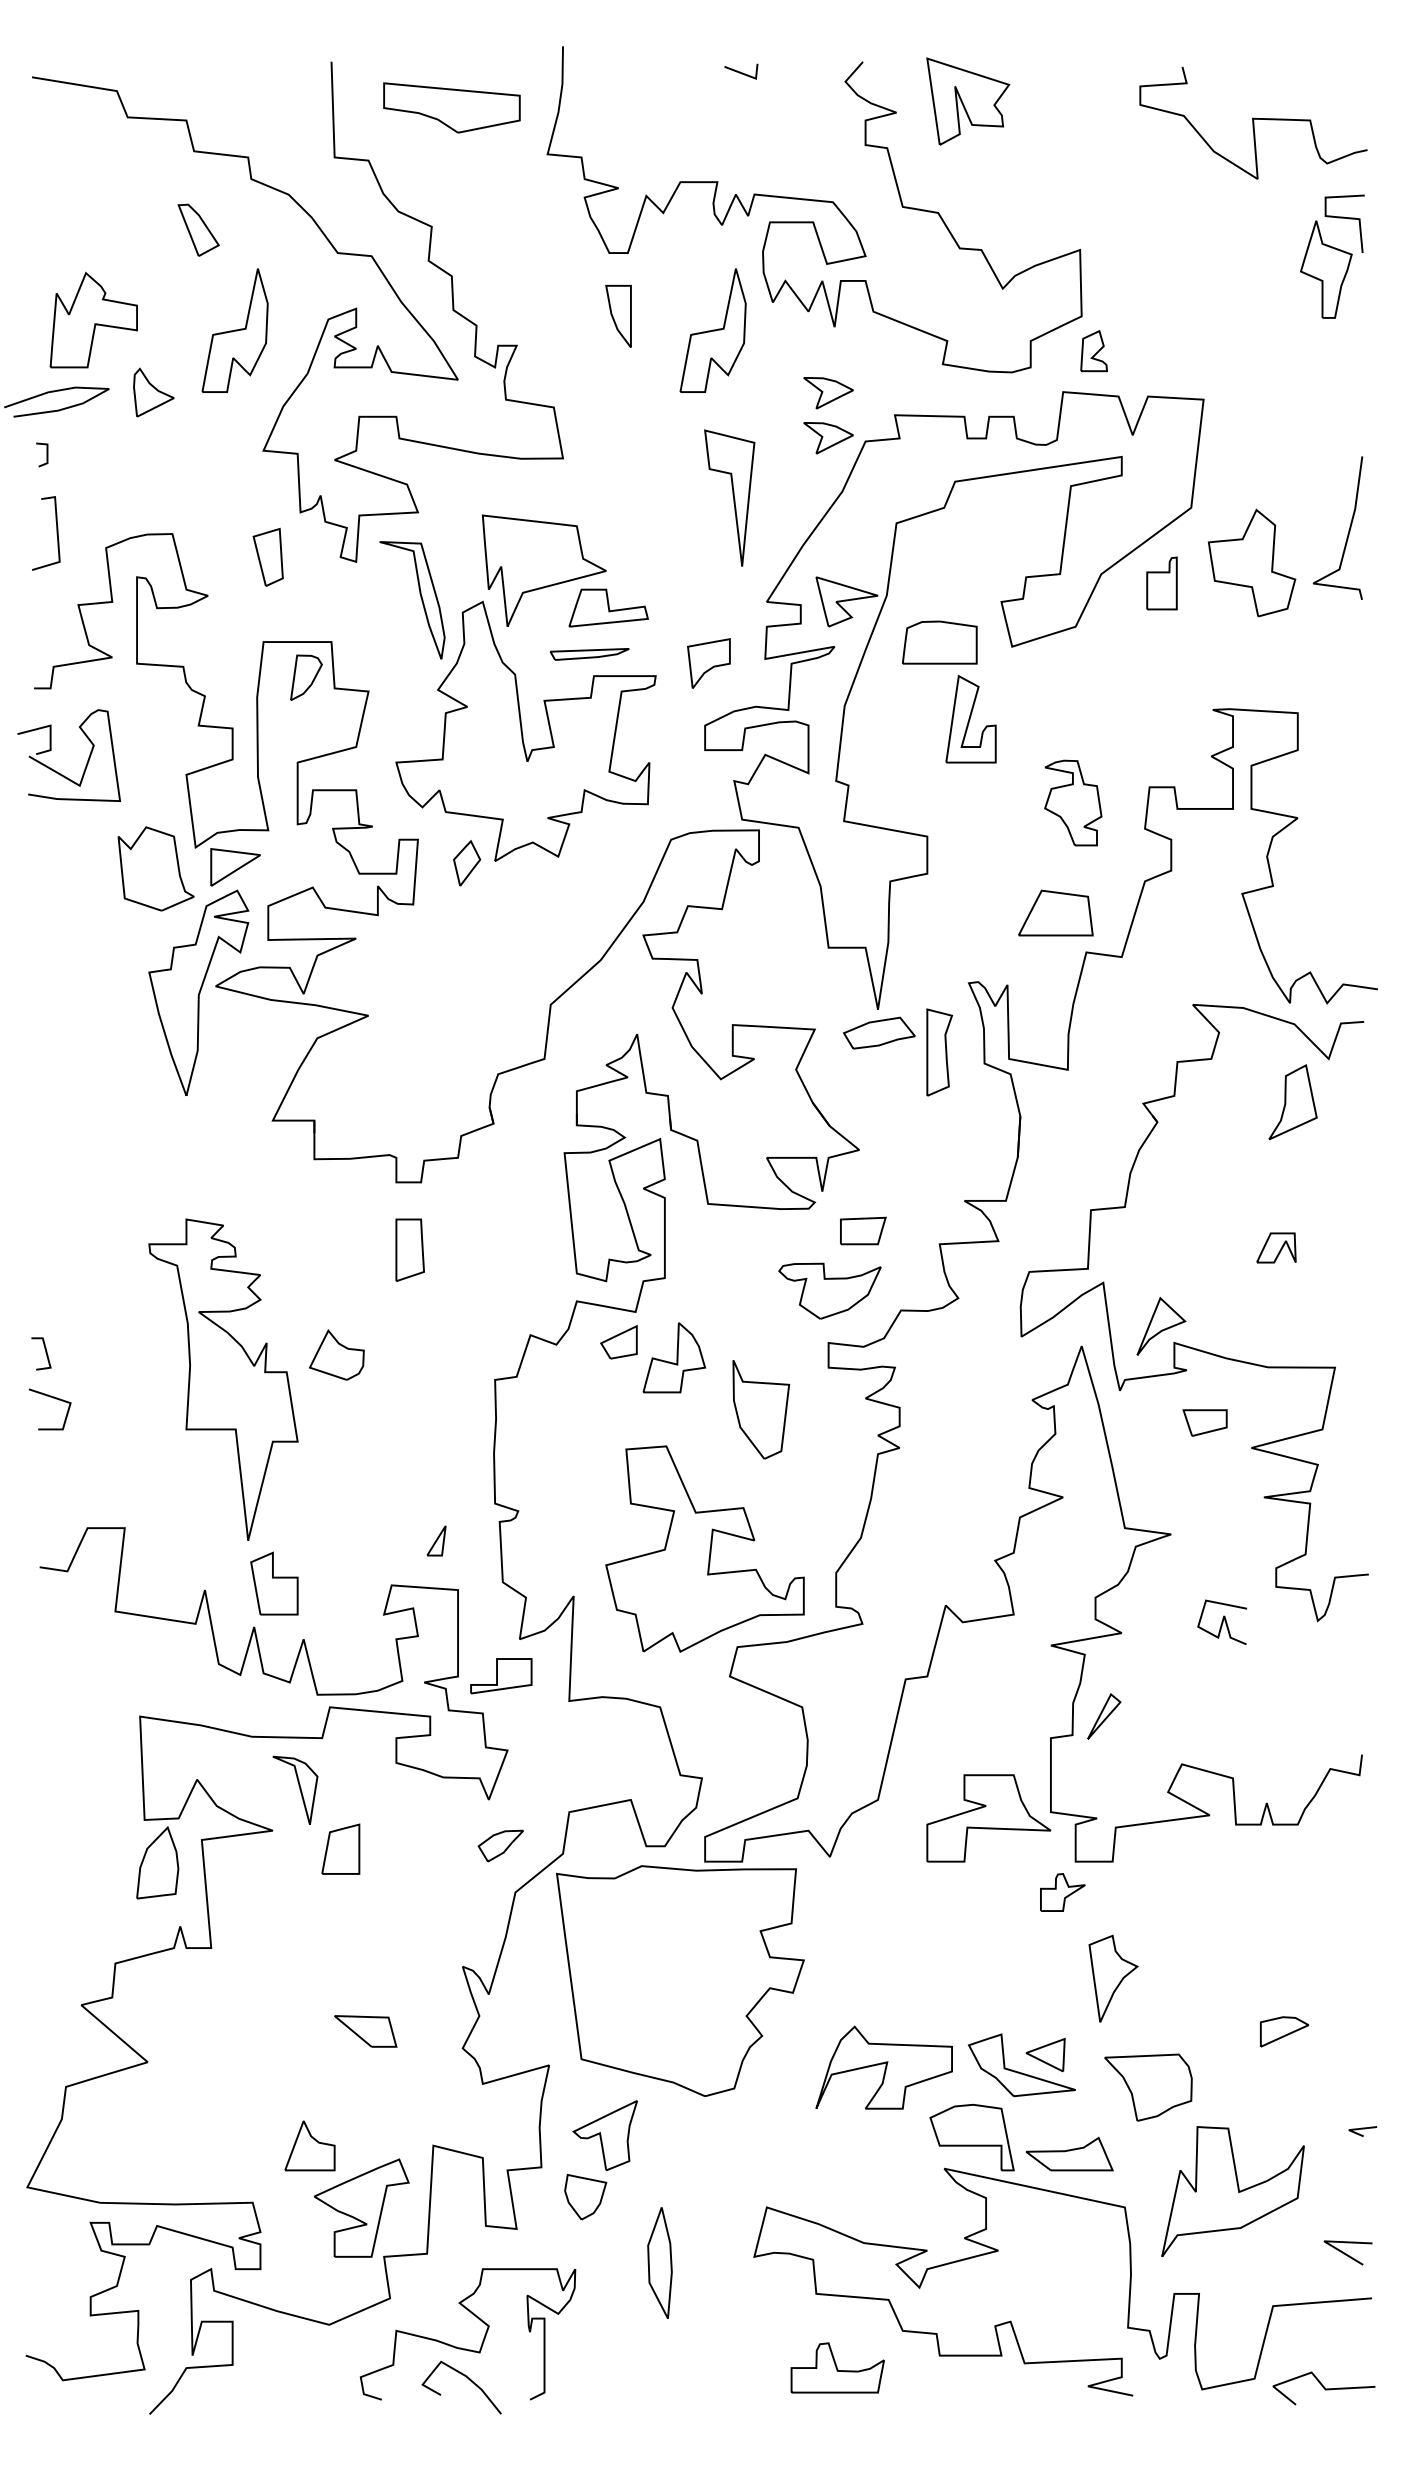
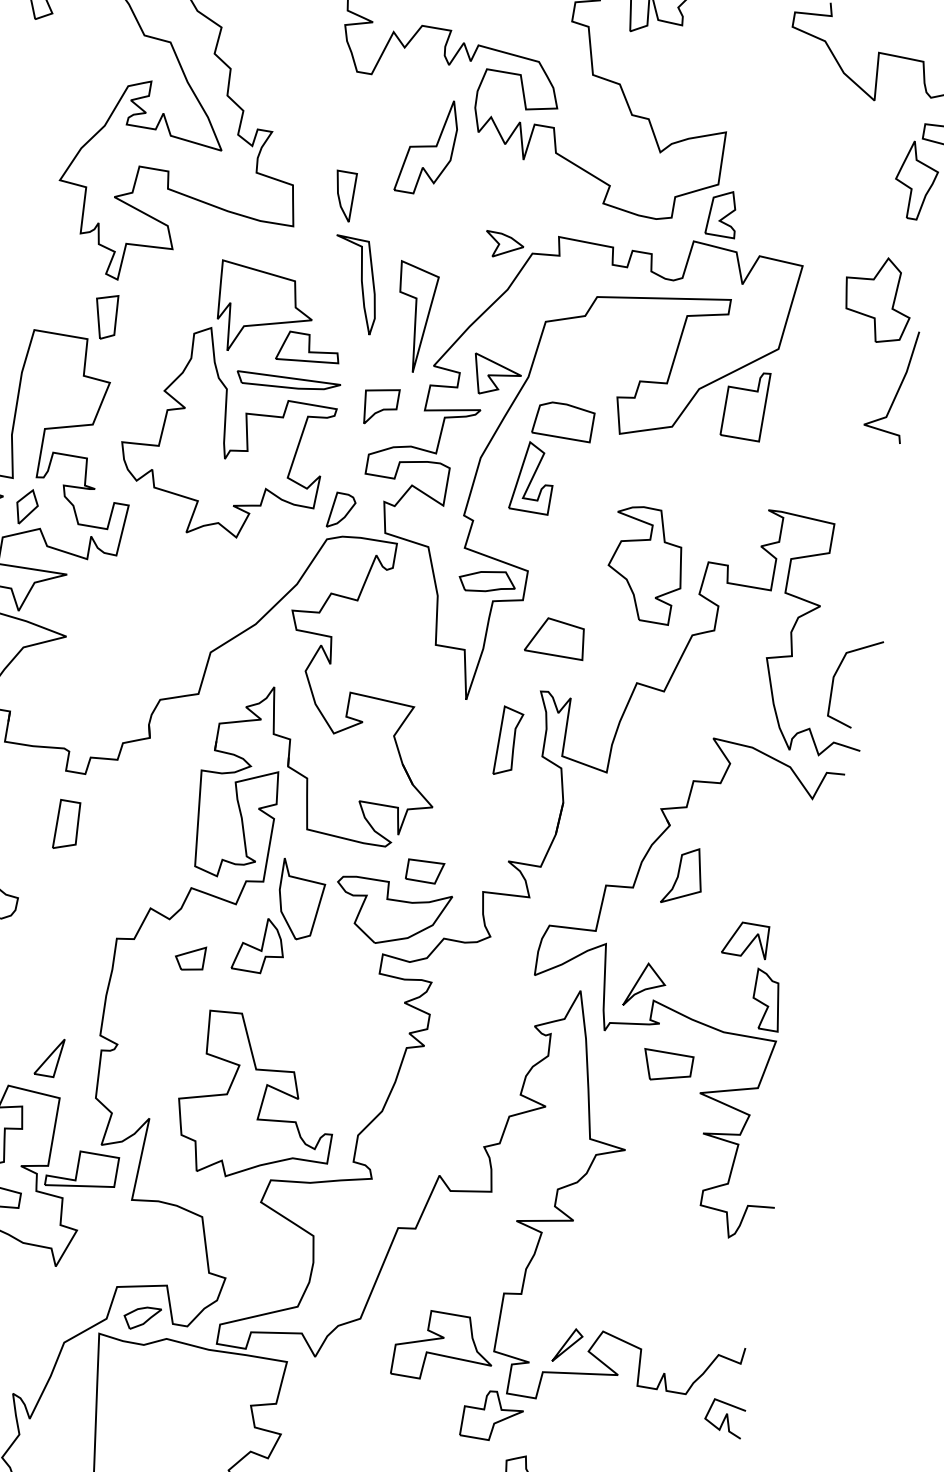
part: (618, 315) -> (343, 195), moved
part: (234, 330) -> (53, 82), removed
part: (1093, 350) -> (723, 212), size x1.43
part: (828, 393) -> (509, 211), removed
part: (729, 497) -> (412, 316), moved
part: (267, 556) -> (105, 315), moved
part: (1252, 562) -> (878, 299), moved
part: (1161, 583) -> (745, 404), size x1.67
part: (420, 597) -> (361, 283), moved
part: (589, 654) -> (287, 383), size x1.67
part: (306, 677) -> (341, 511), moved
part: (970, 718) -> (533, 476), moved
part: (1073, 802) -> (646, 564), size x1.67
part: (467, 863) -> (27, 507), moved
curve: (1331, 900) -> (835, 675), added
part: (1055, 912) -> (556, 637), moved
part: (879, 1032) -> (487, 581), moved
part: (1292, 1102) -> (683, 876), moved
part: (1276, 1247) -> (746, 939), size x1.43
part: (829, 1291) -> (390, 914), size x1.43
part: (1315, 1318) -> (767, 1000), added
part: (618, 1342) -> (189, 958), moved
part: (761, 1409) -> (300, 900), moved
part: (1204, 1422) -> (666, 1066), size x1.43
part: (436, 1540) -> (49, 1056), size x1.67
curve: (1222, 1621) -> (725, 1417), moved
part: (501, 1675) -> (82, 1170), size x1.43
part: (1104, 1716) -> (568, 1345), moved
part: (500, 1845) -> (141, 1318), moved
part: (1062, 1892) -> (492, 1415), size x1.67

